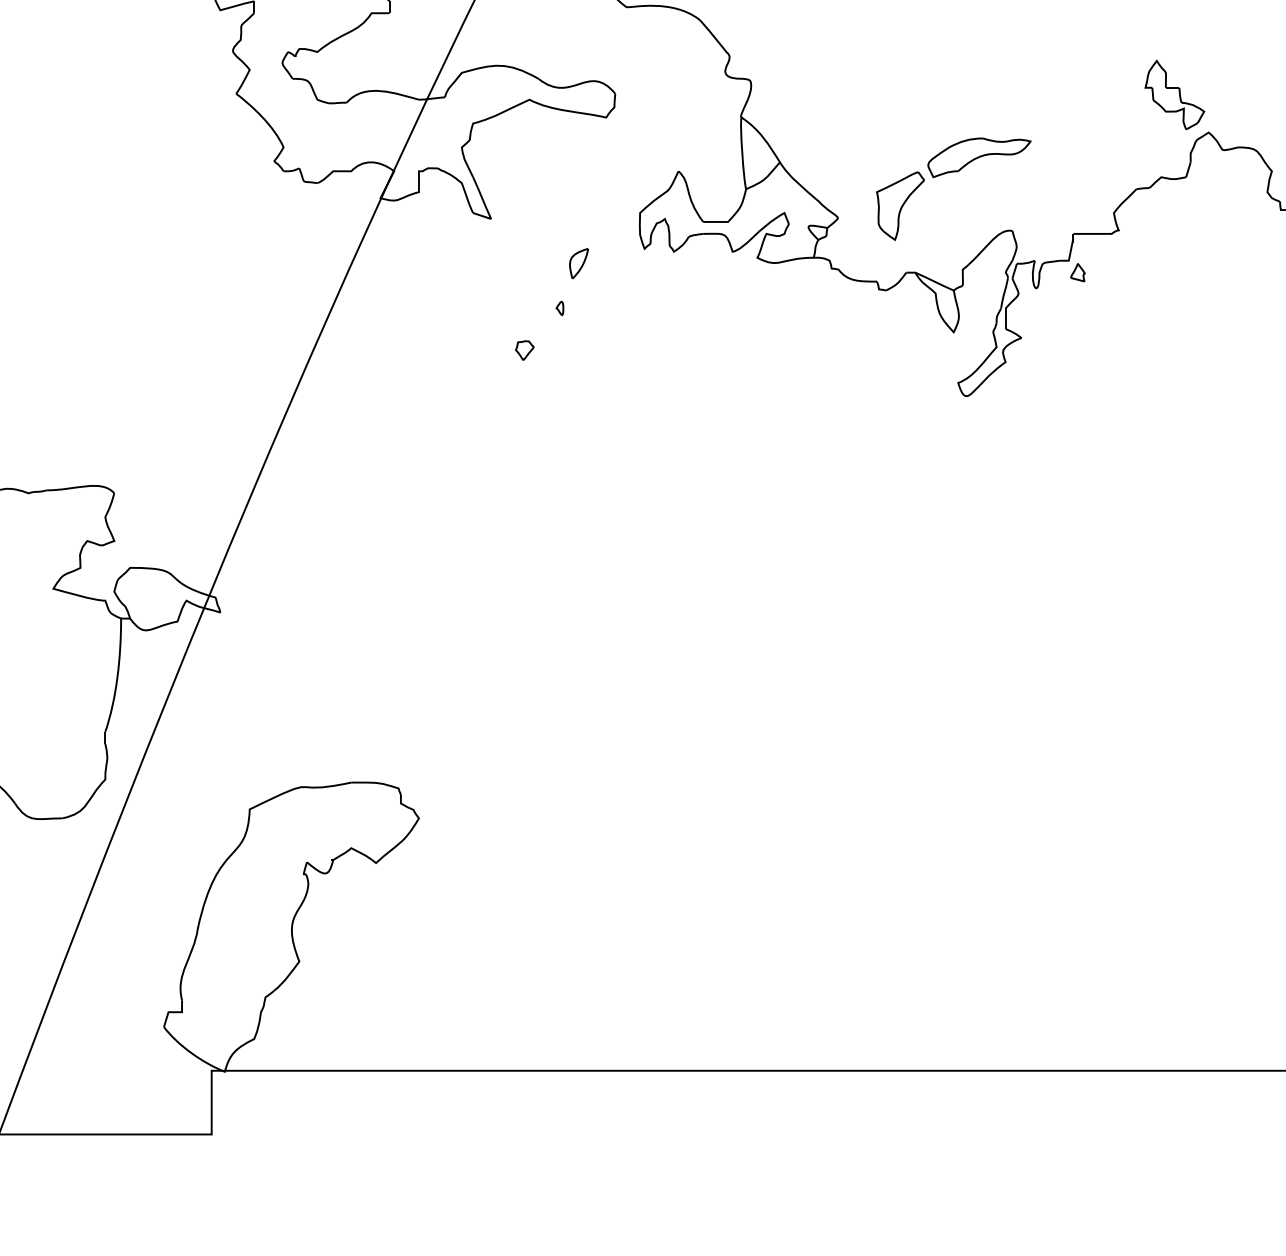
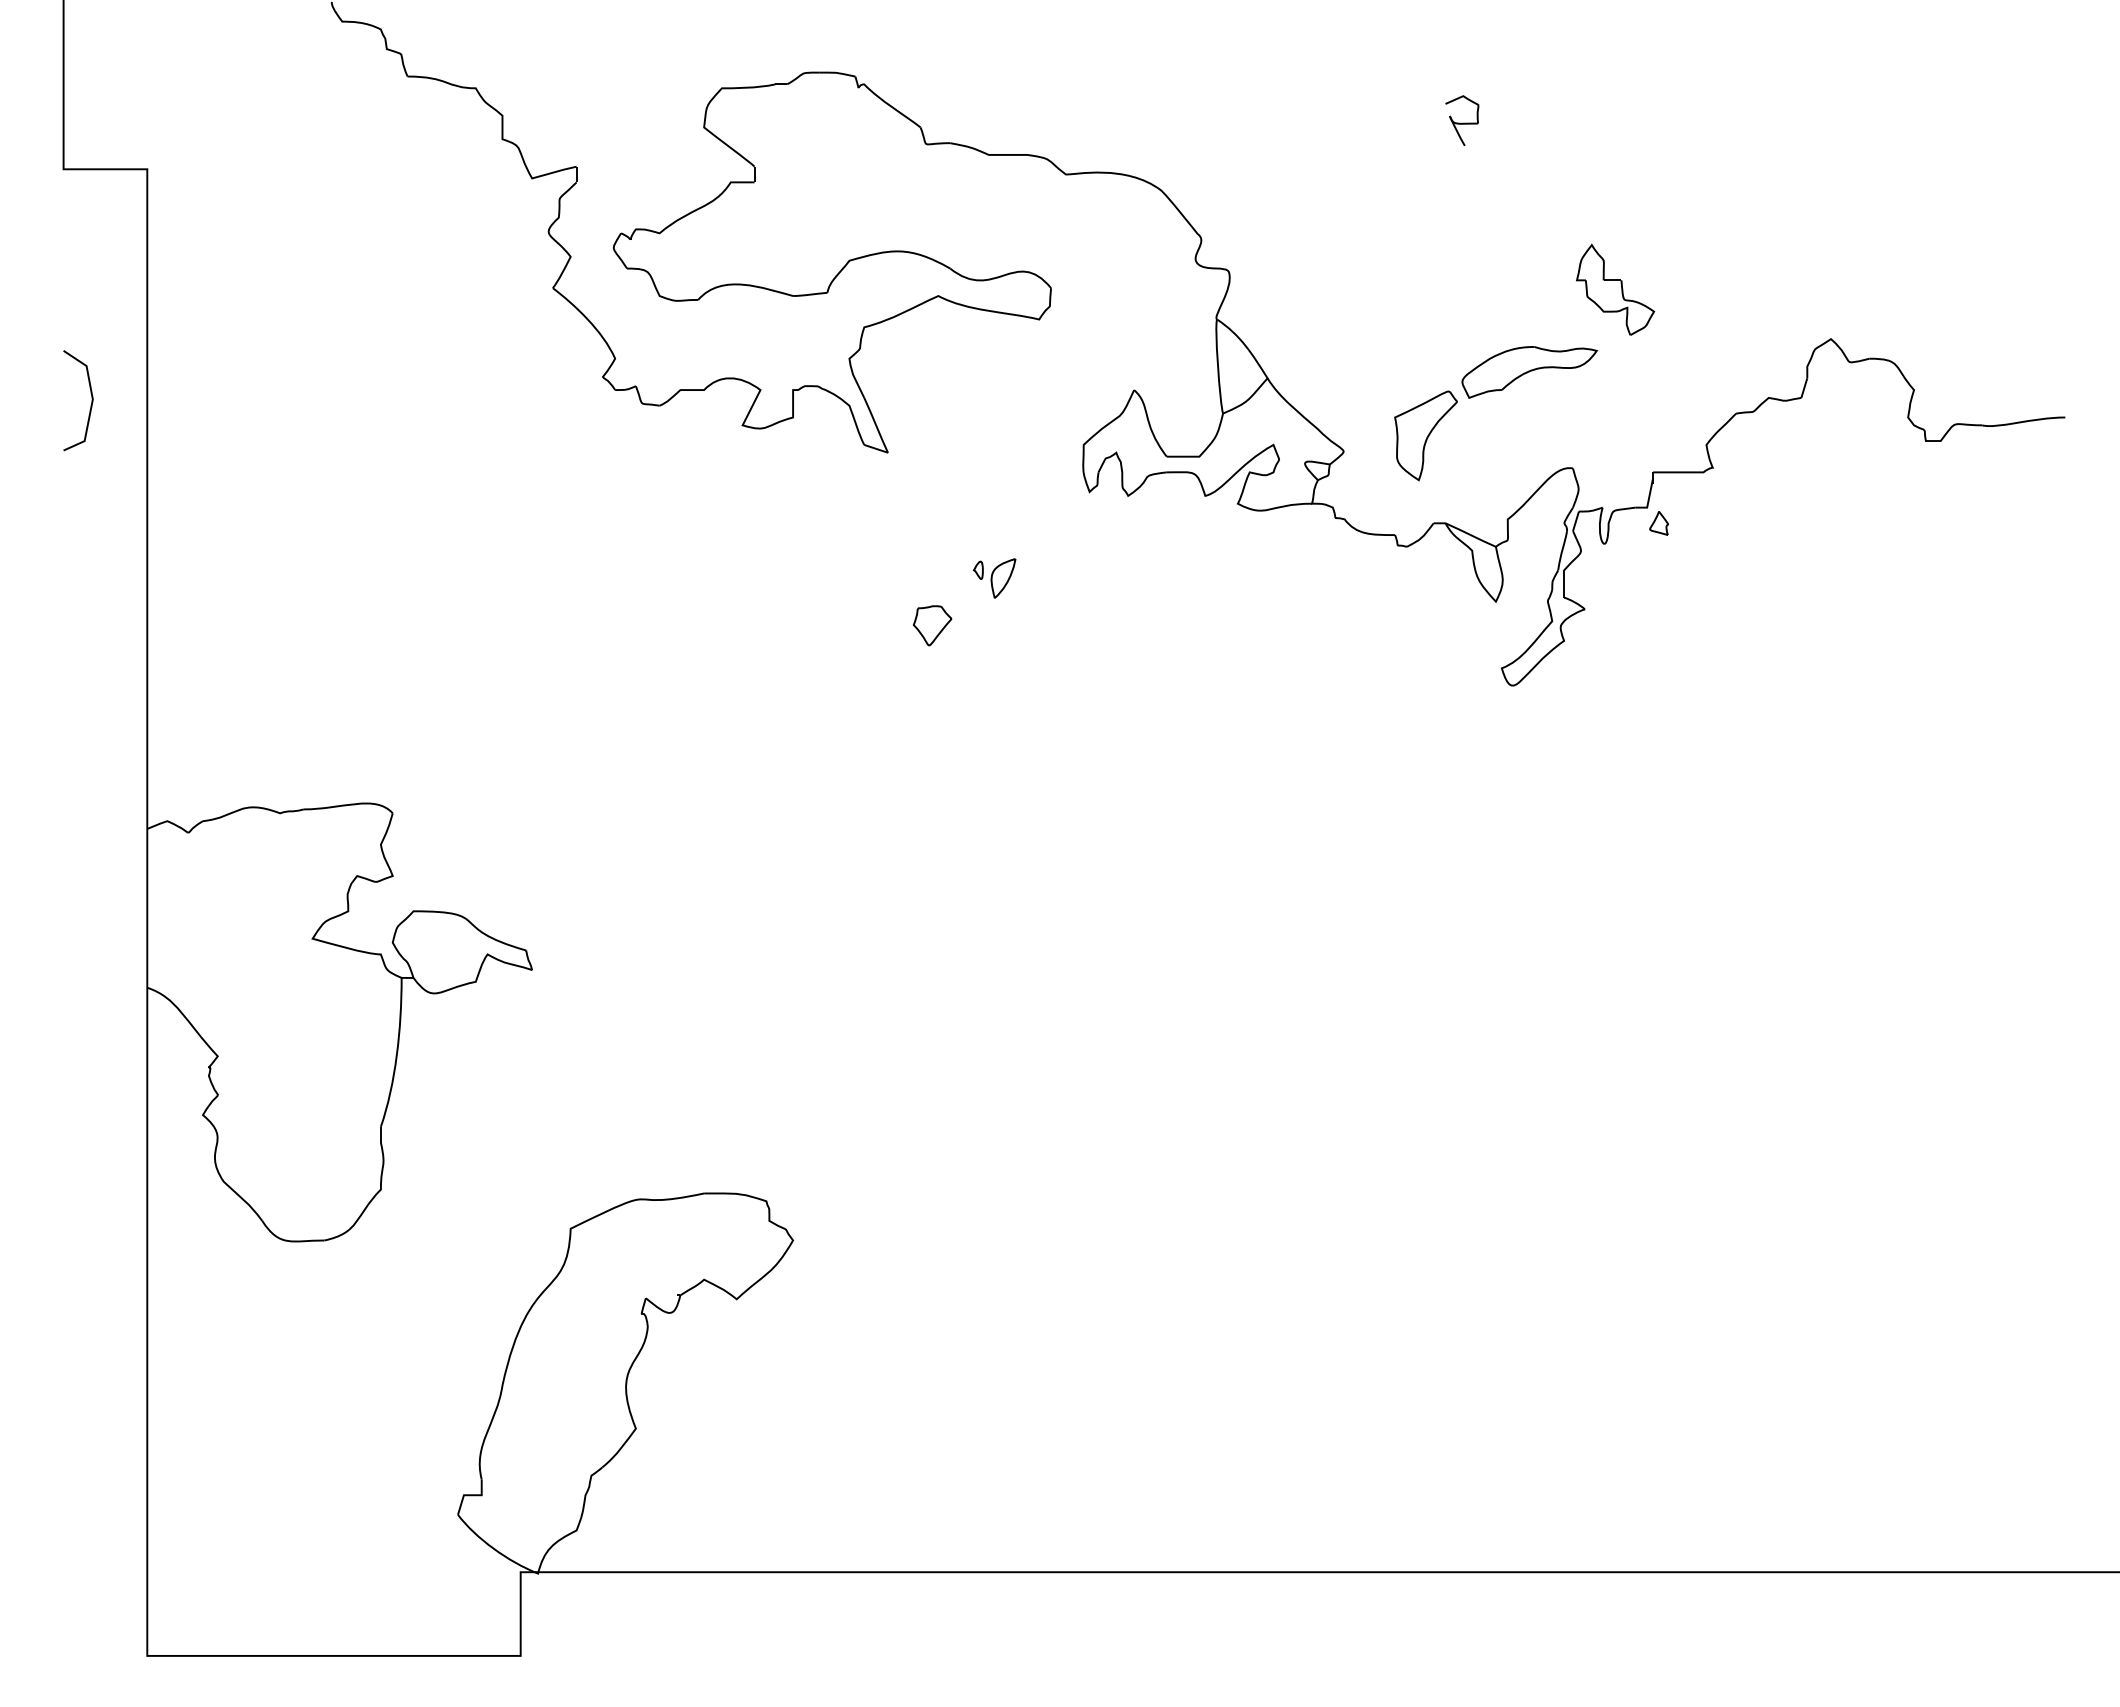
part: (1174, 94) -> (1615, 289), moved
part: (579, 263) -> (1003, 578), moved
part: (524, 350) -> (931, 625), size x1.6

